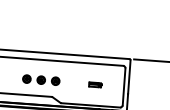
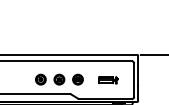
part: (41, 80) -> (59, 79), size x1.43
part: (95, 85) -> (108, 80), size x1.67

